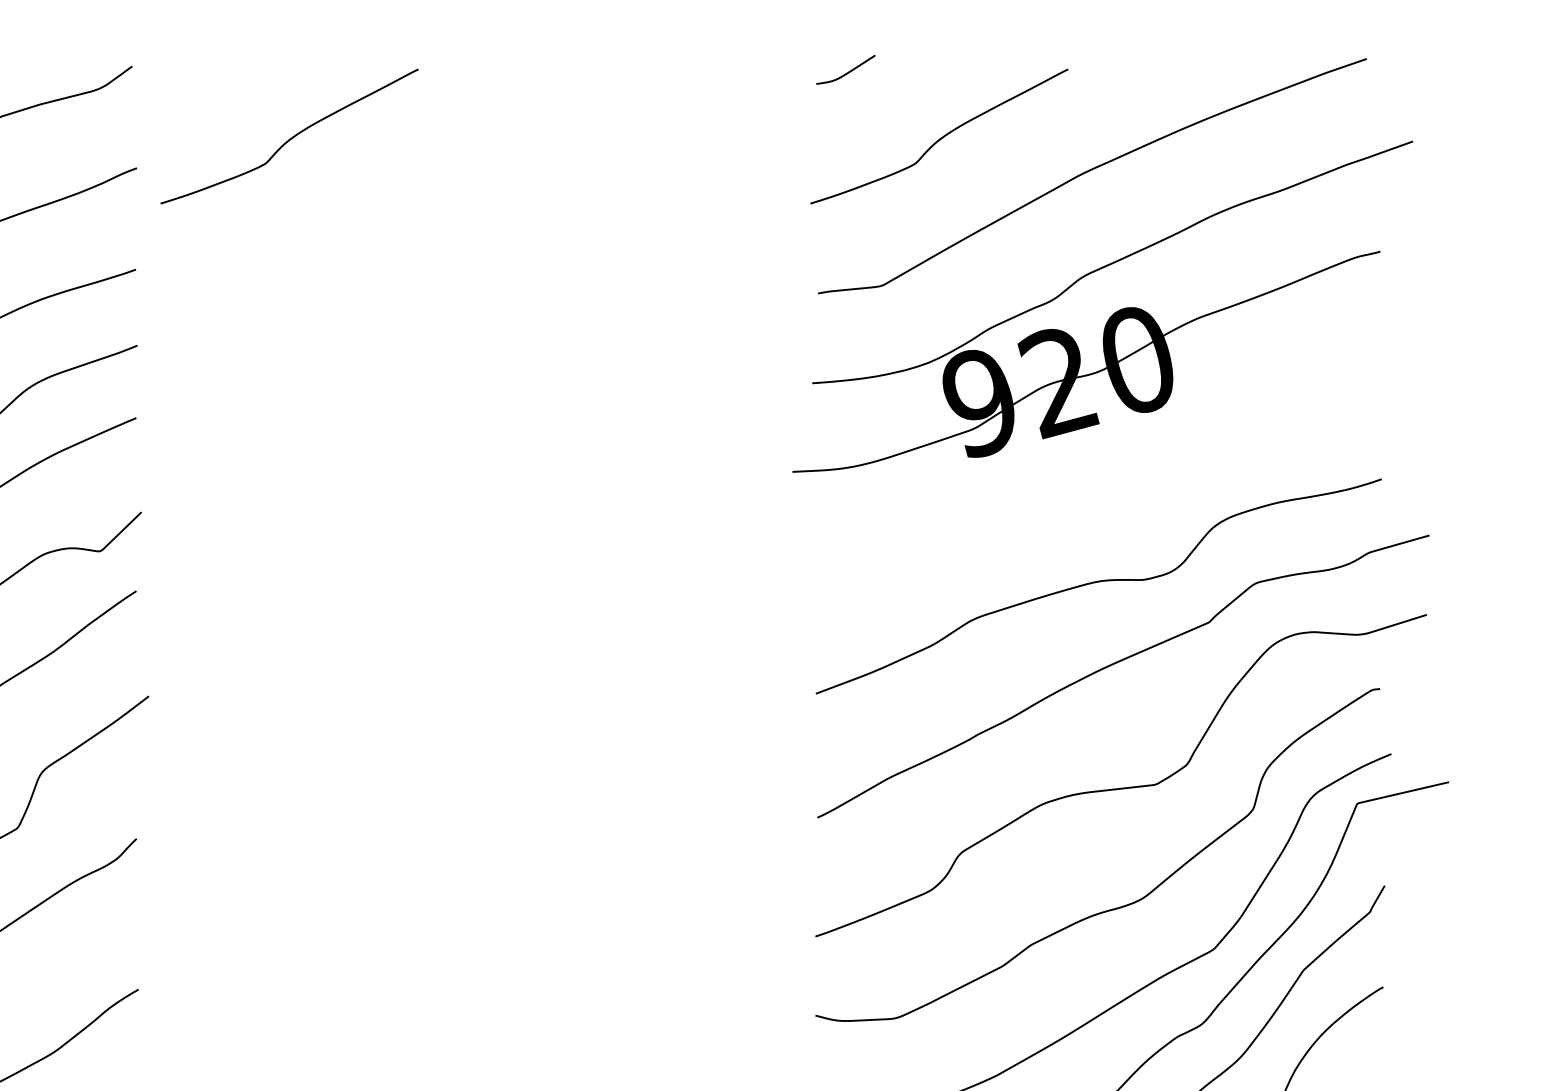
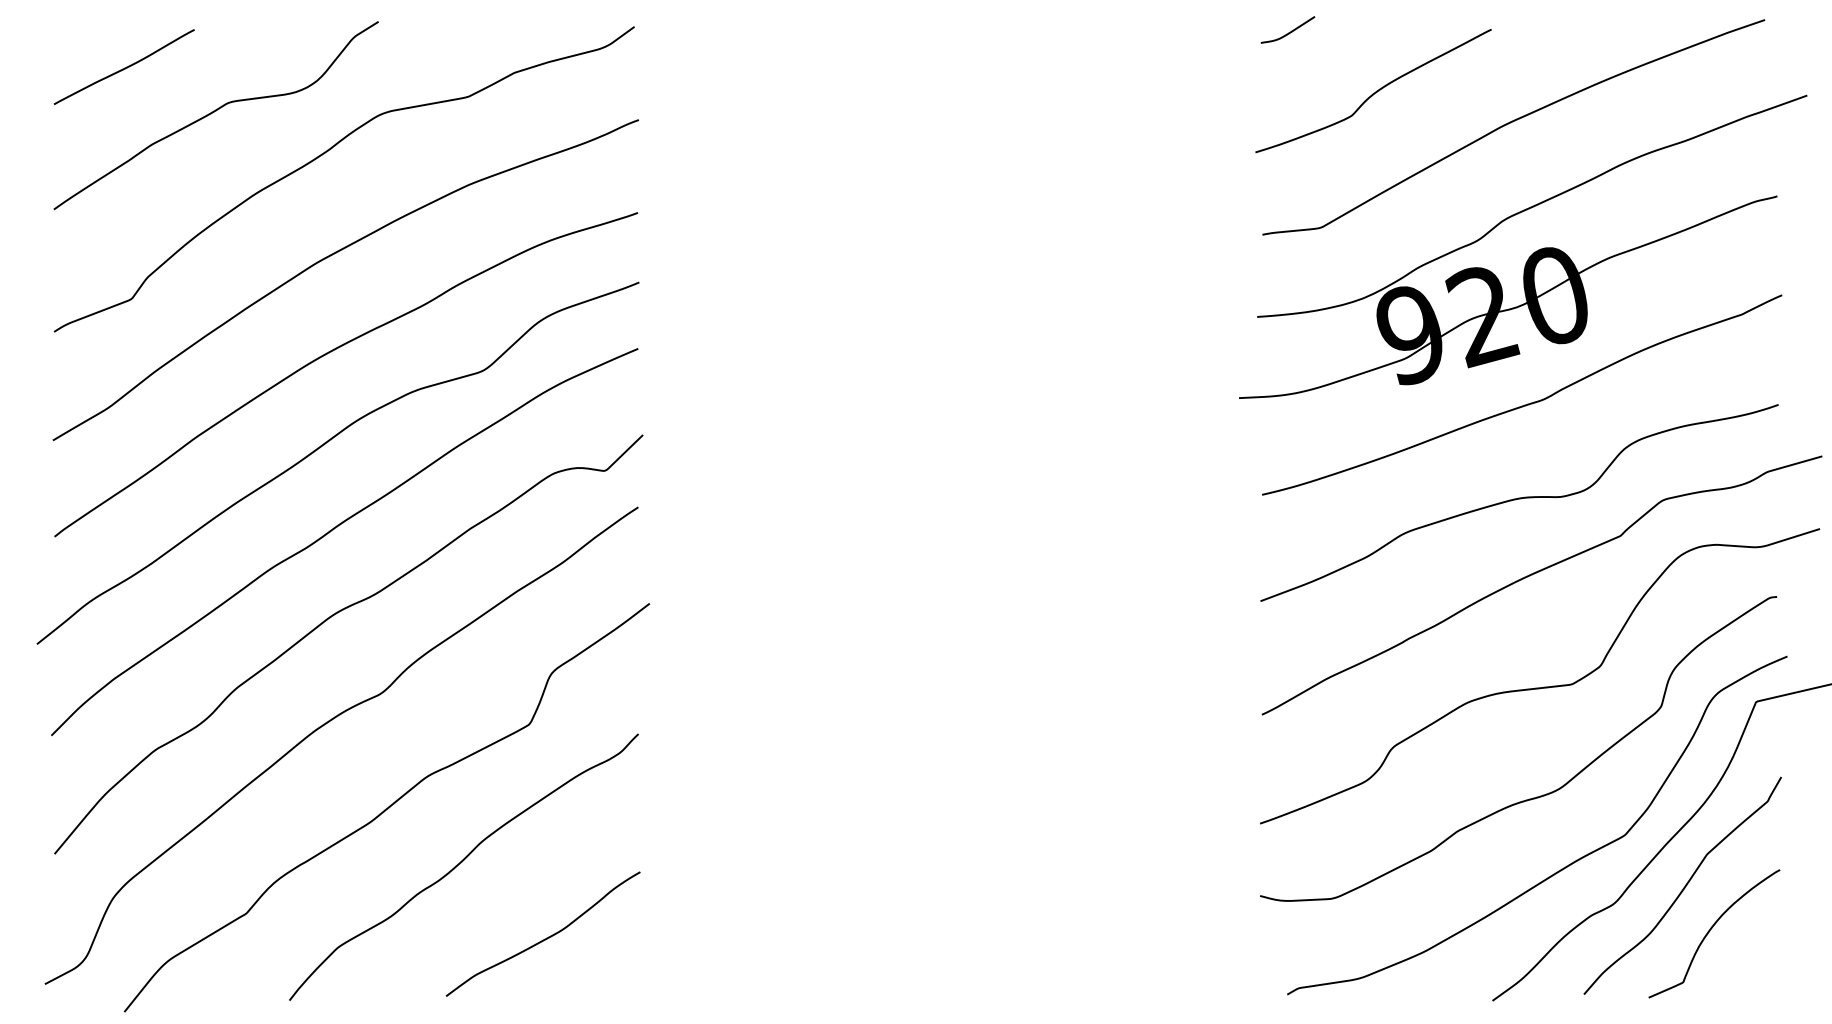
curve: (290, 138) -> (779, 92), removed
curve: (1104, 478) -> (1524, 404), added

